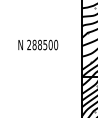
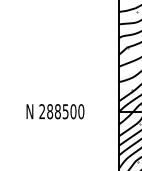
text: (38, 44) -> (55, 110), moved

